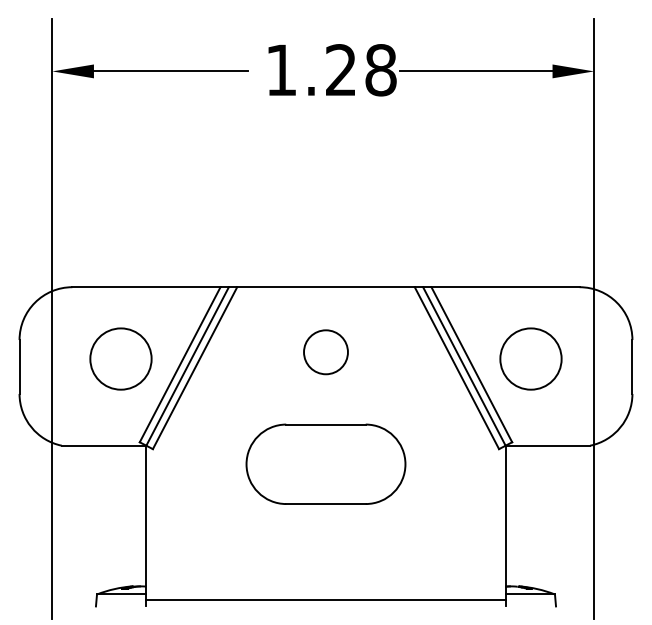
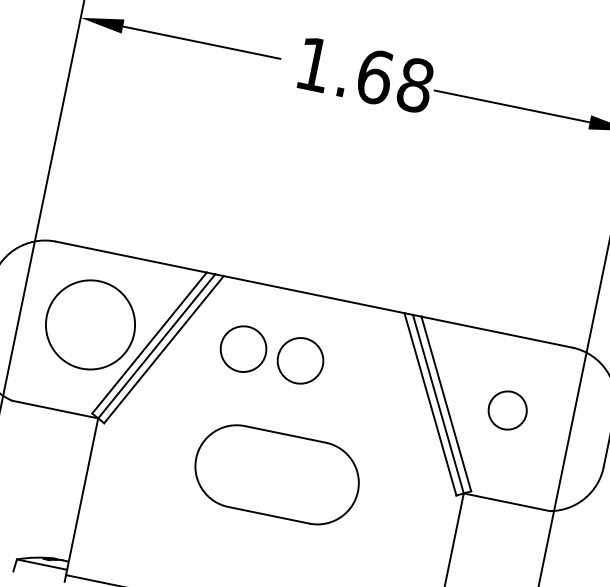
text: (341, 70) -> (375, 77), 1.28 -> 1.68
circle: (269, 352) -> (243, 349), added
circle: (120, 358) -> (90, 324), size x1.4
circle: (530, 358) -> (507, 409), size x0.6

